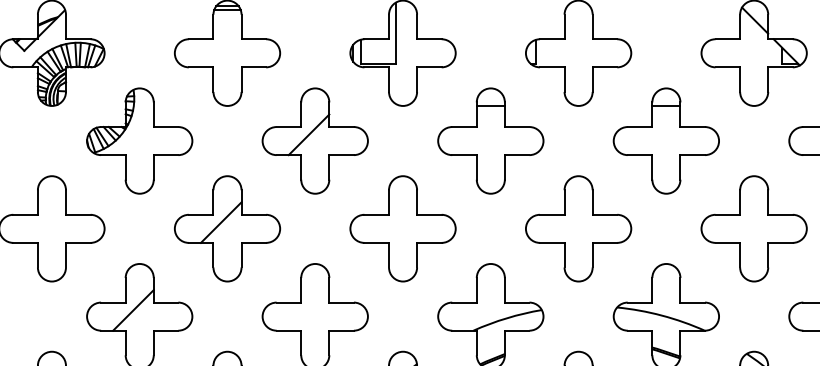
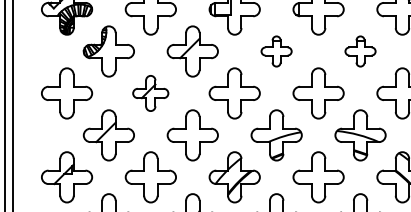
part: (490, 141) -> (276, 51), size x0.6
part: (666, 141) -> (360, 51), size x0.6
part: (226, 228) -> (150, 93), size x0.7

